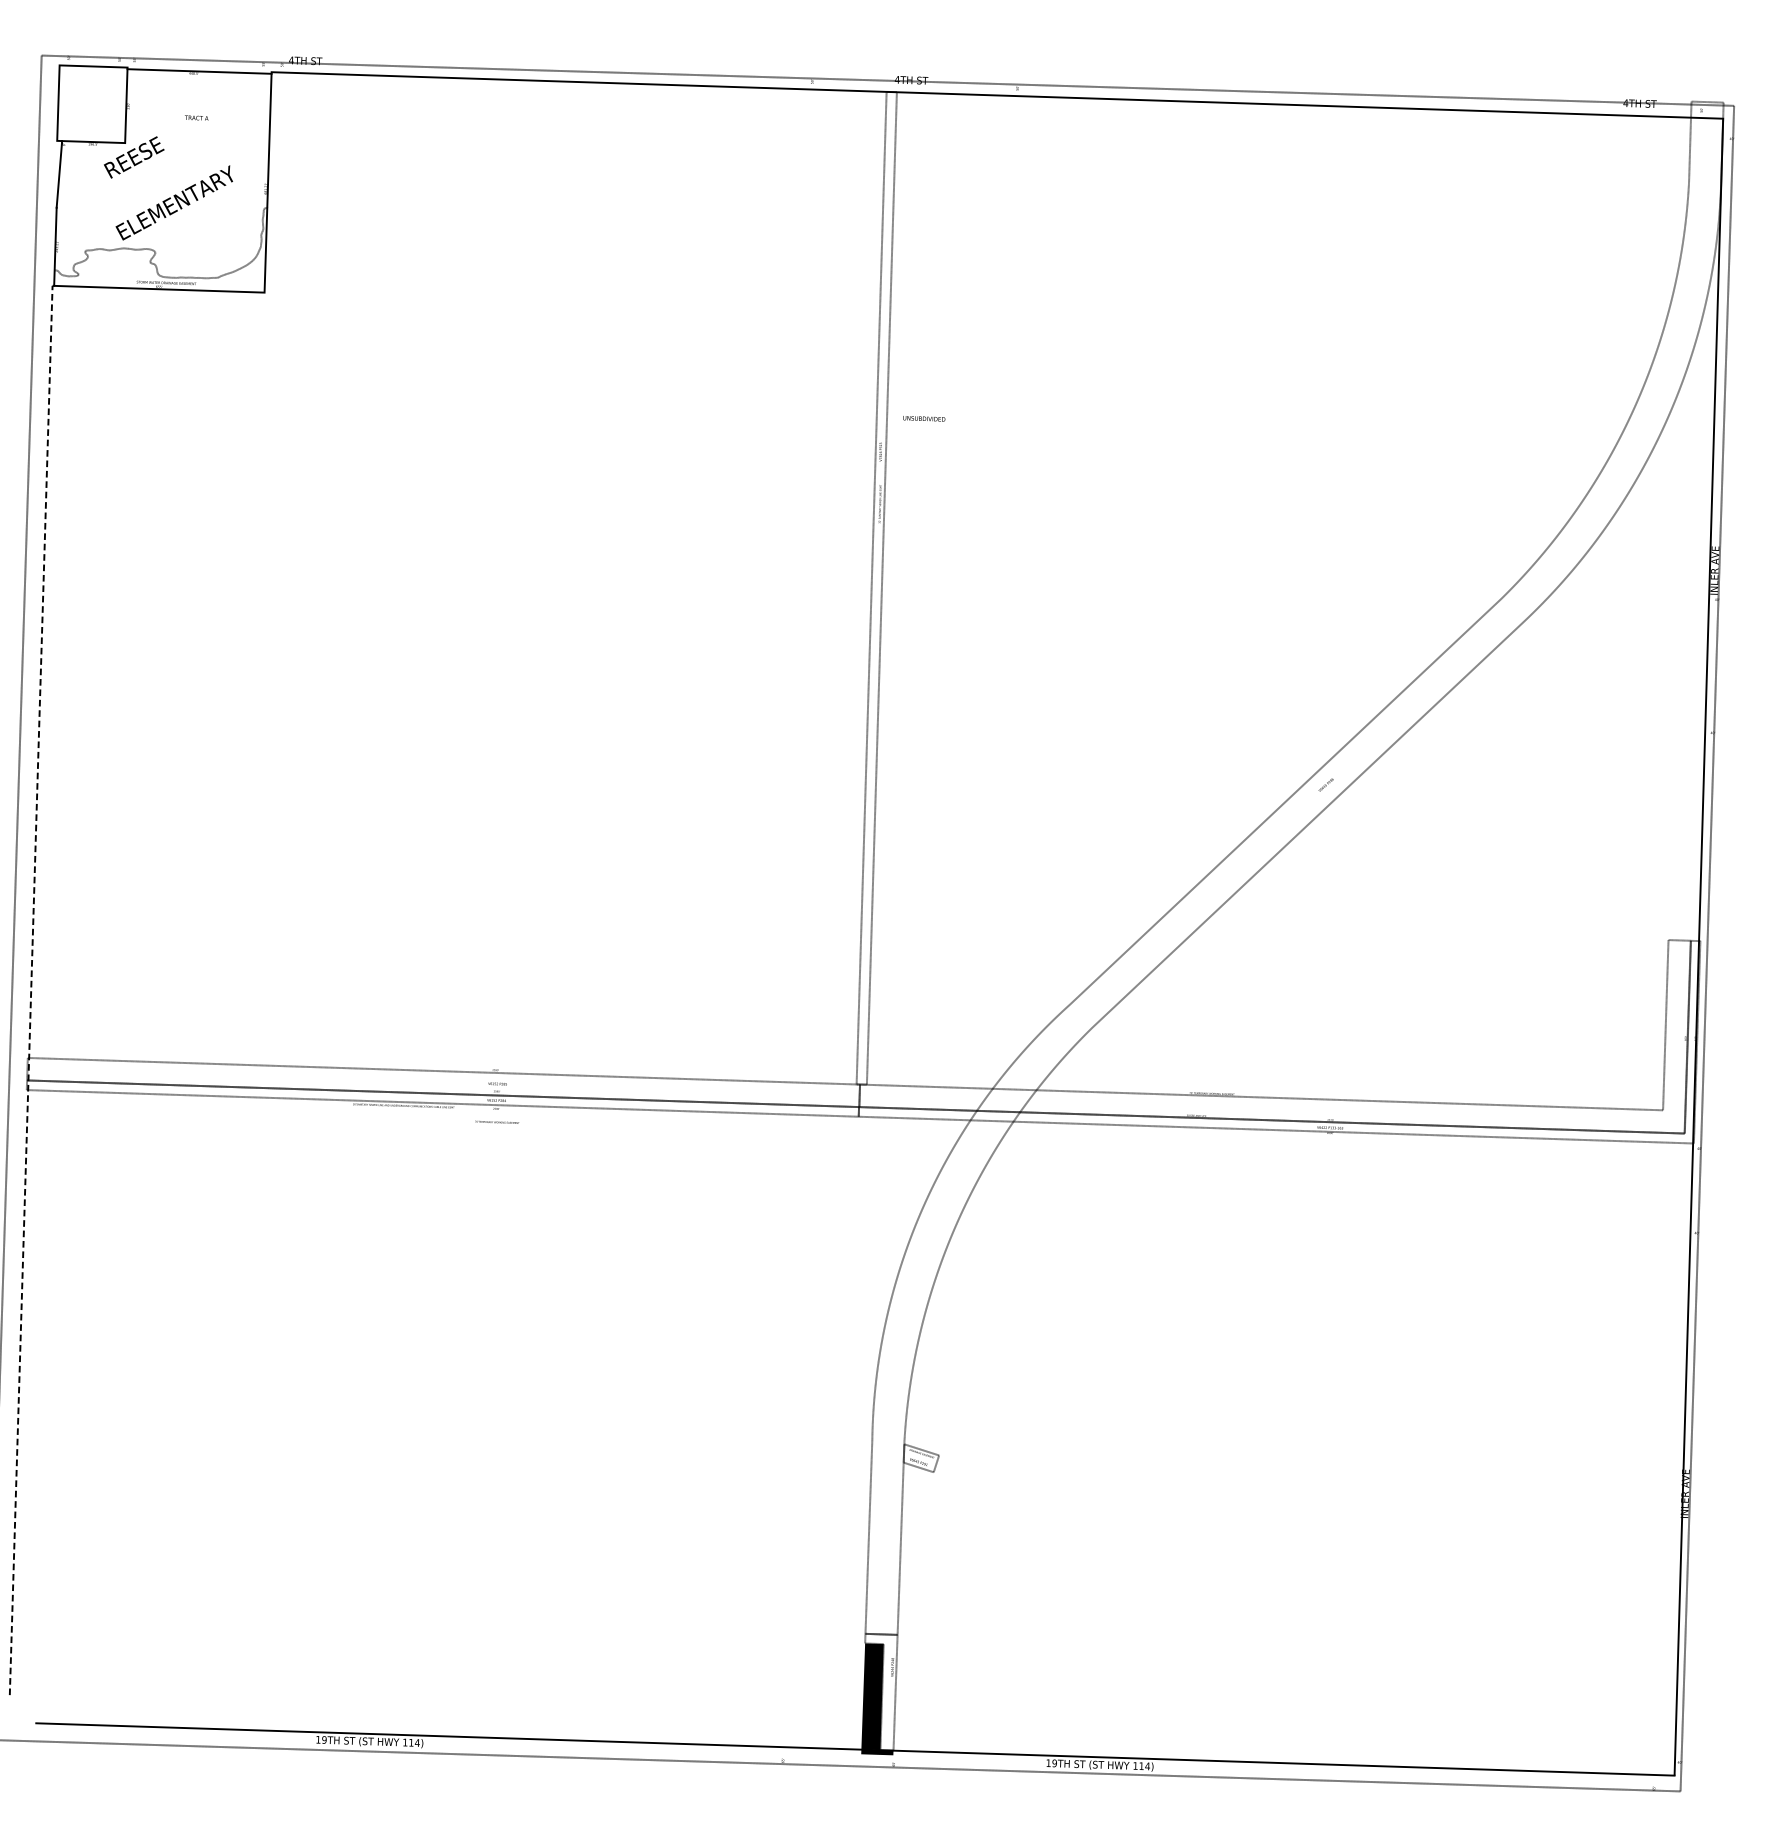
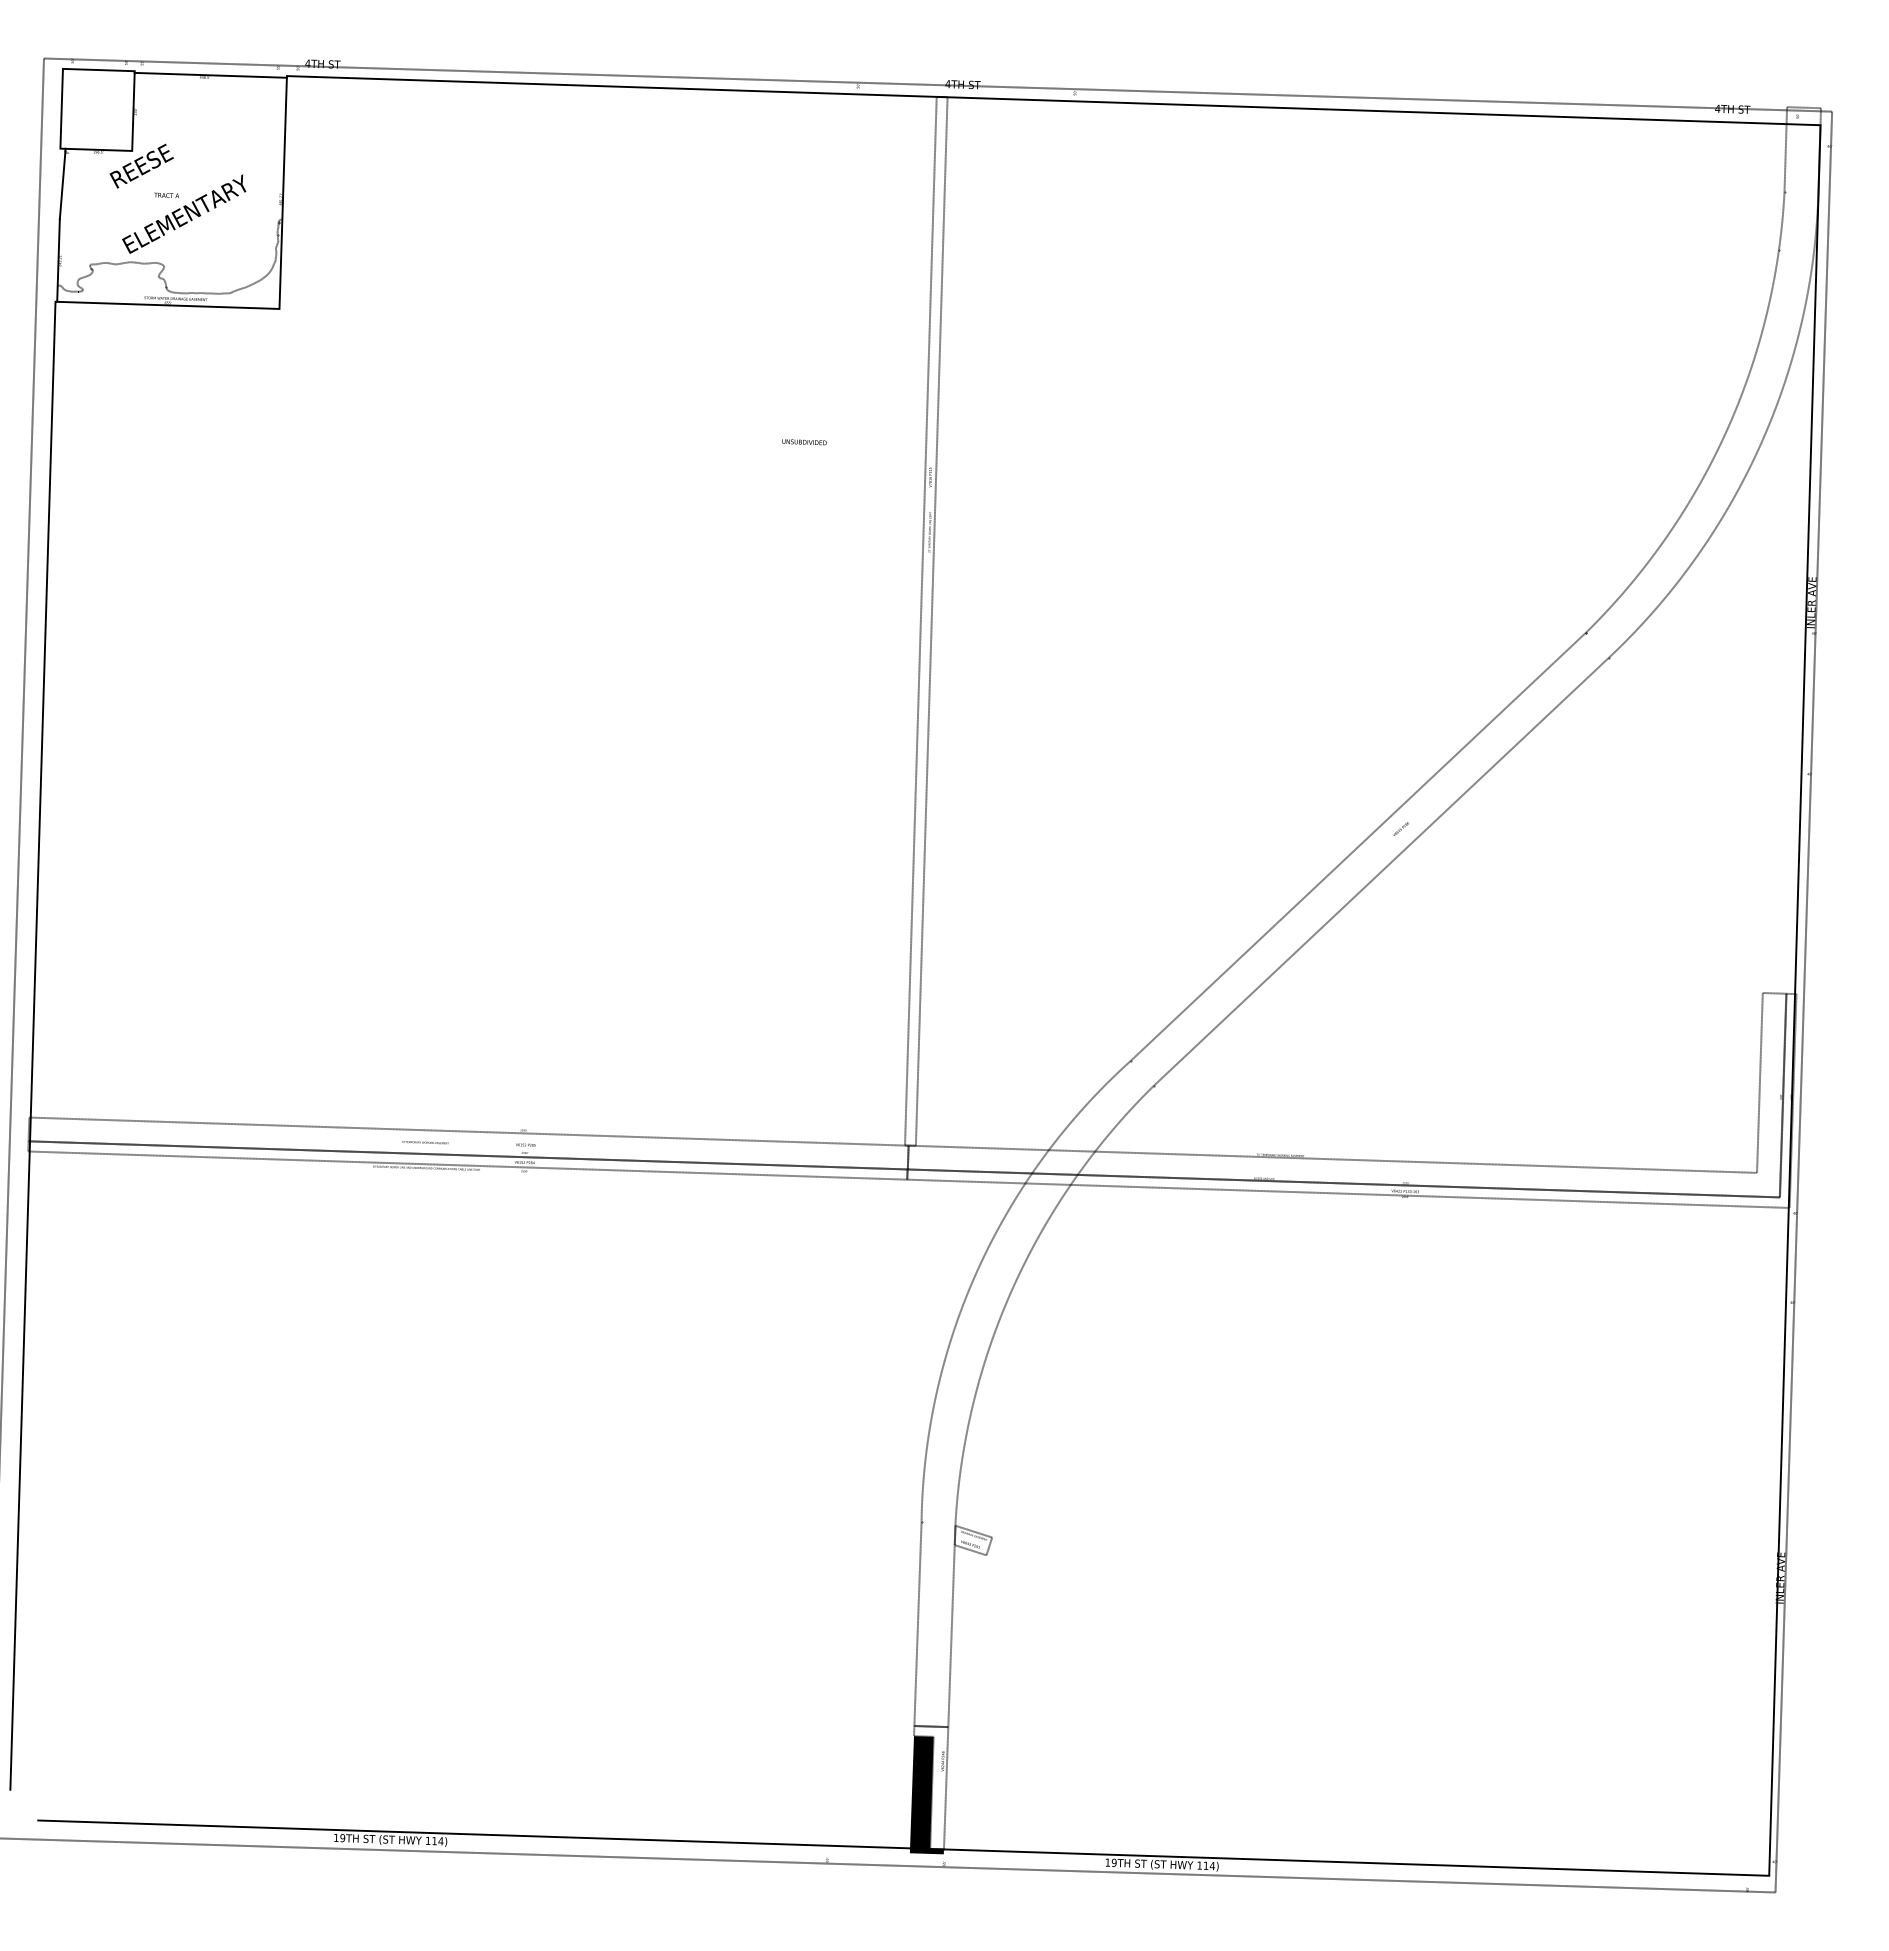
text: (196, 117) -> (166, 194), moved
text: (924, 419) -> (804, 442), moved
line: (30, 988) -> (32, 1044), dashed -> solid
text: (497, 1122) -> (425, 1142), moved

